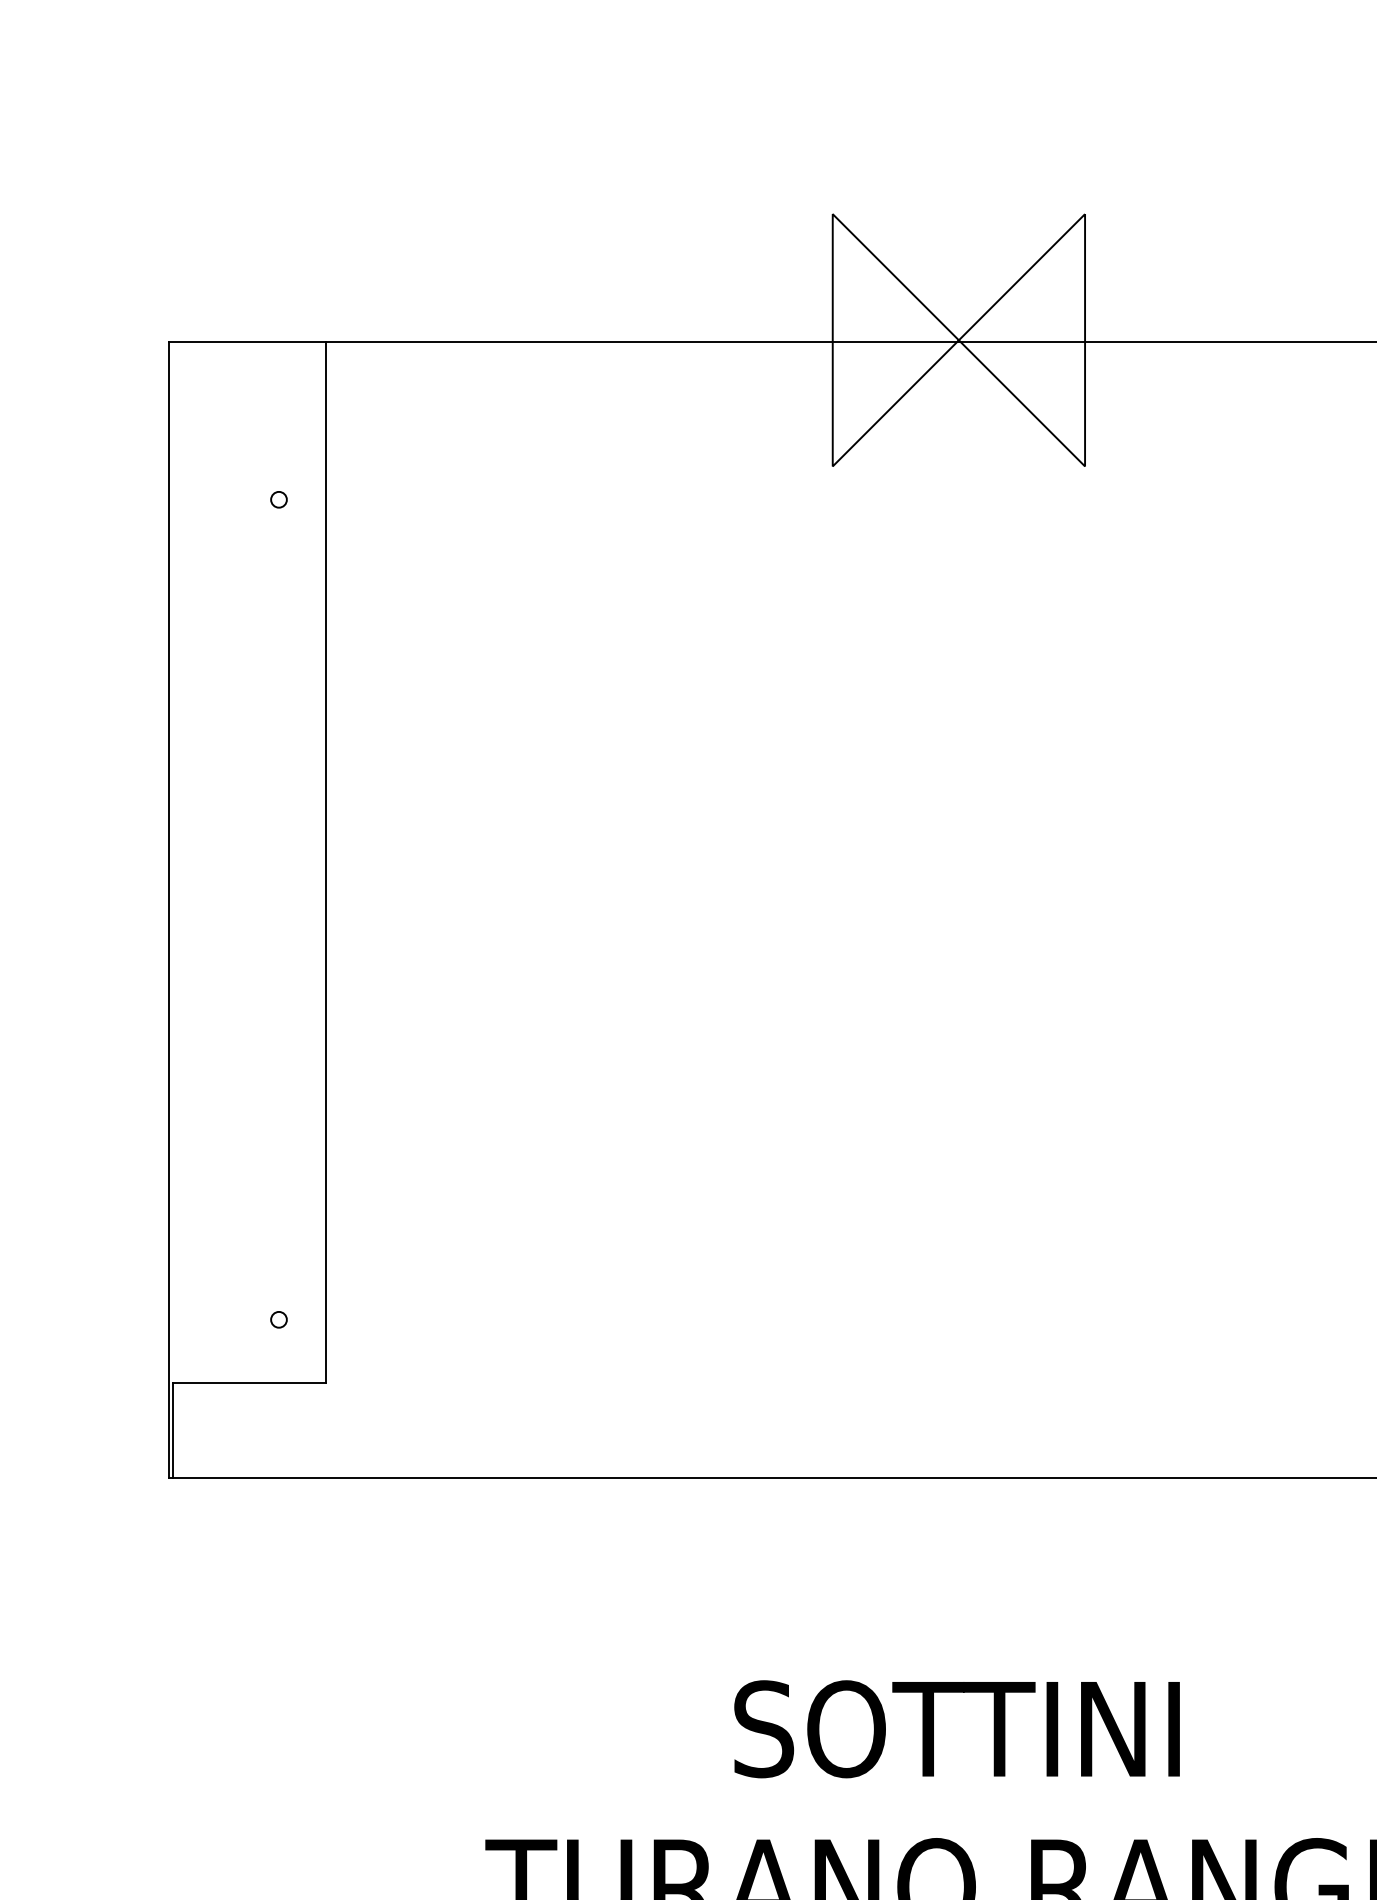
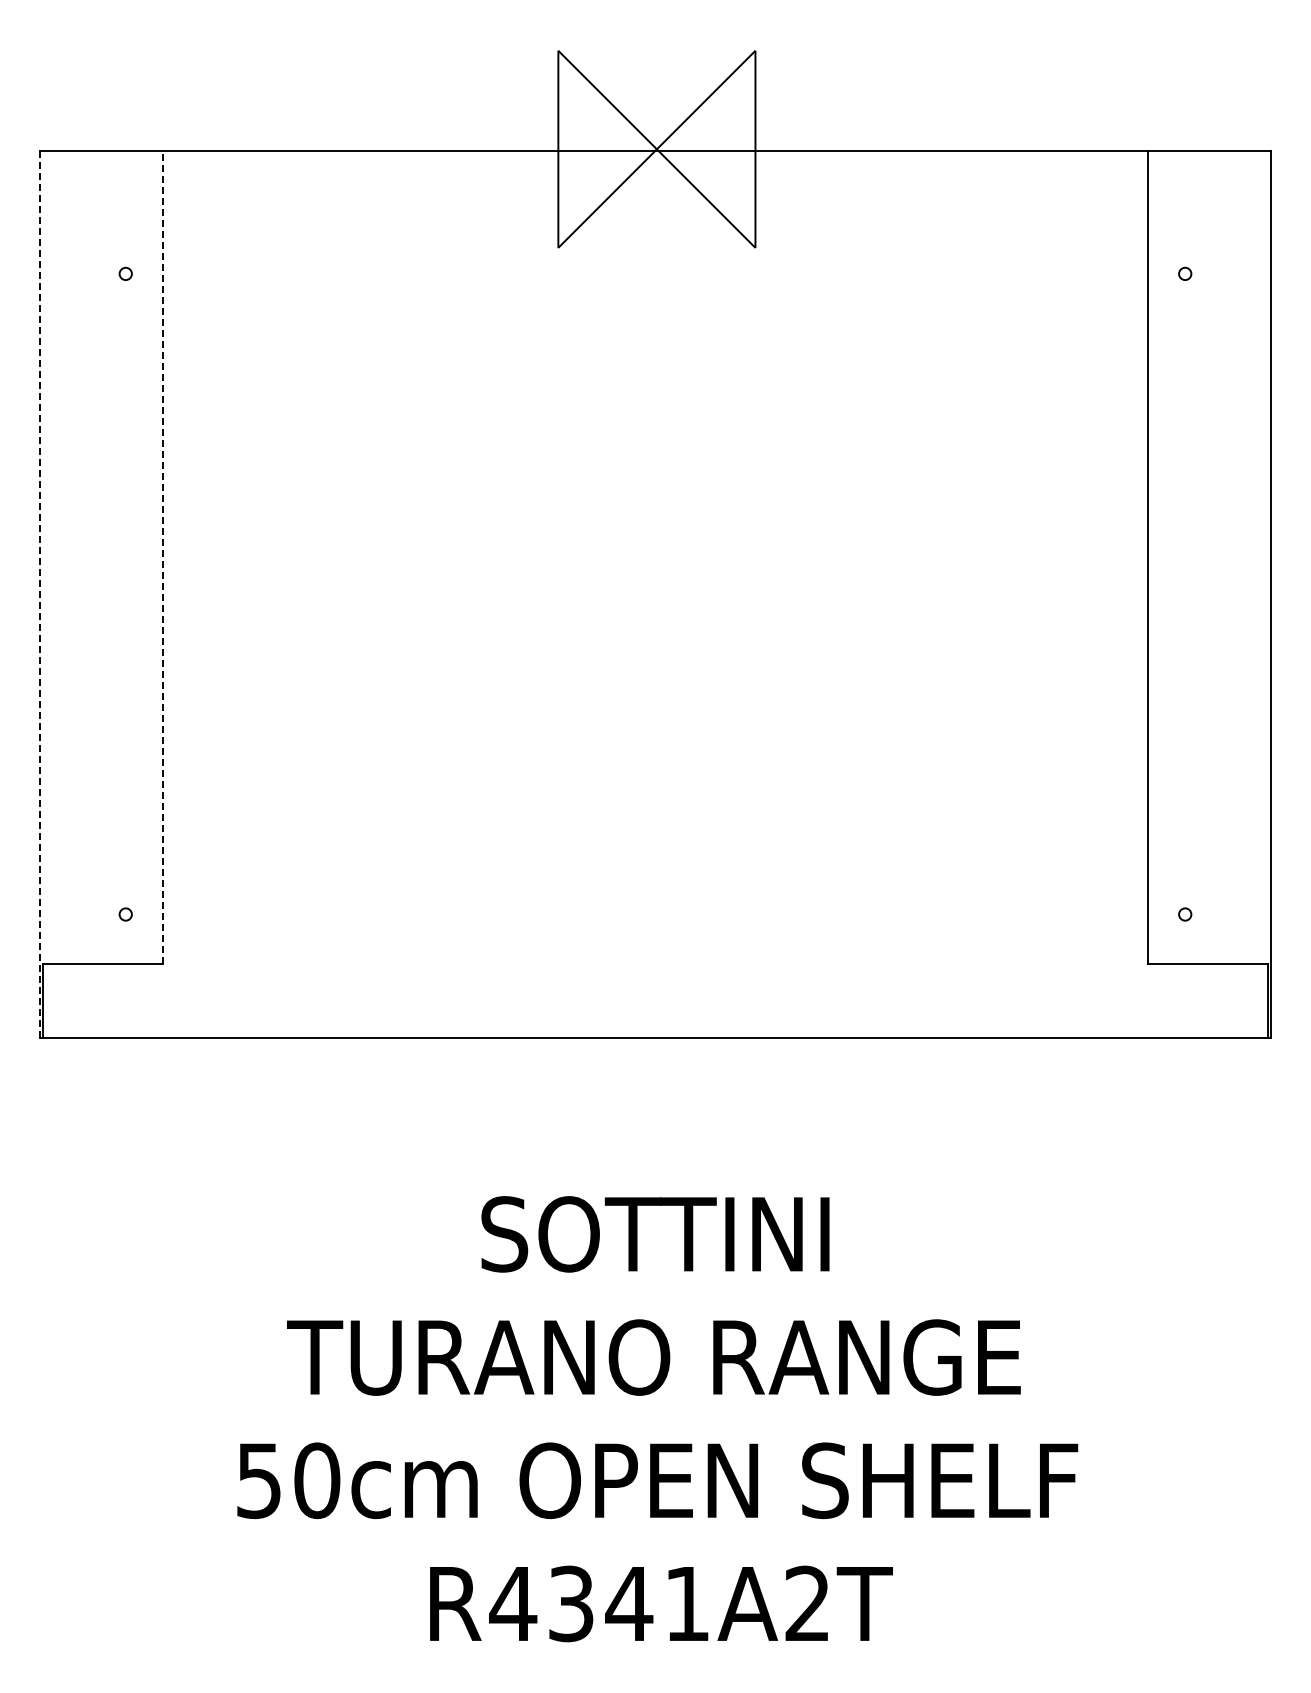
line: (326, 862) -> (162, 557), solid -> dashed
line: (168, 910) -> (39, 594), solid -> dashed

